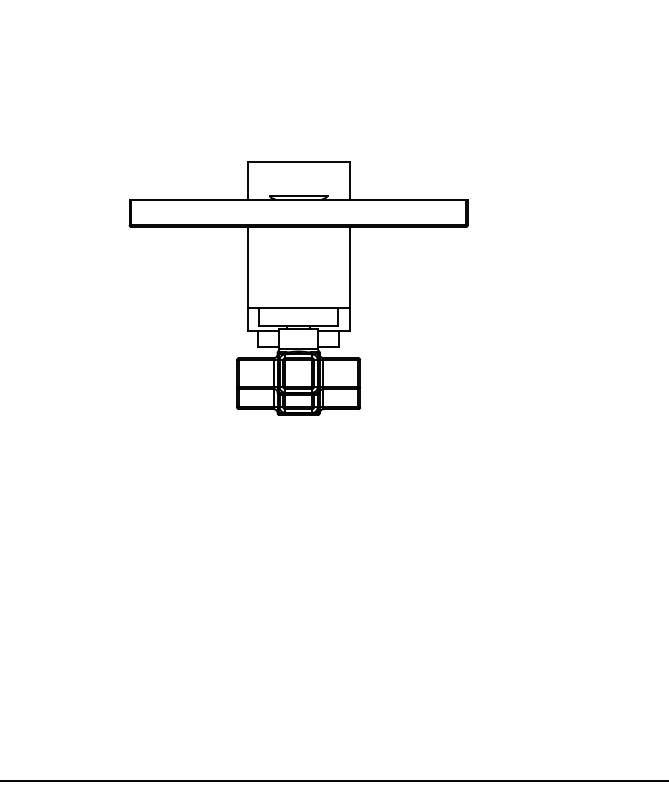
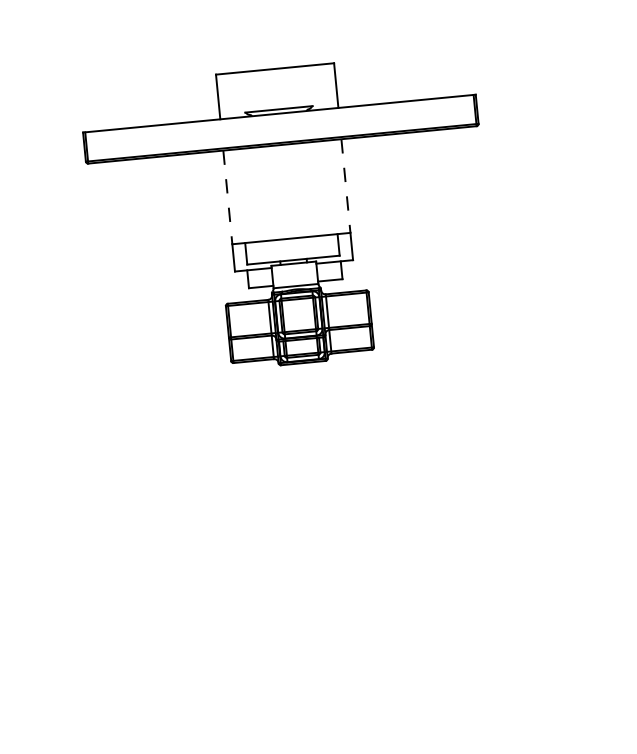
line: (247, 267) -> (227, 197), solid -> dashed
line: (349, 267) -> (345, 186), solid -> dashed

